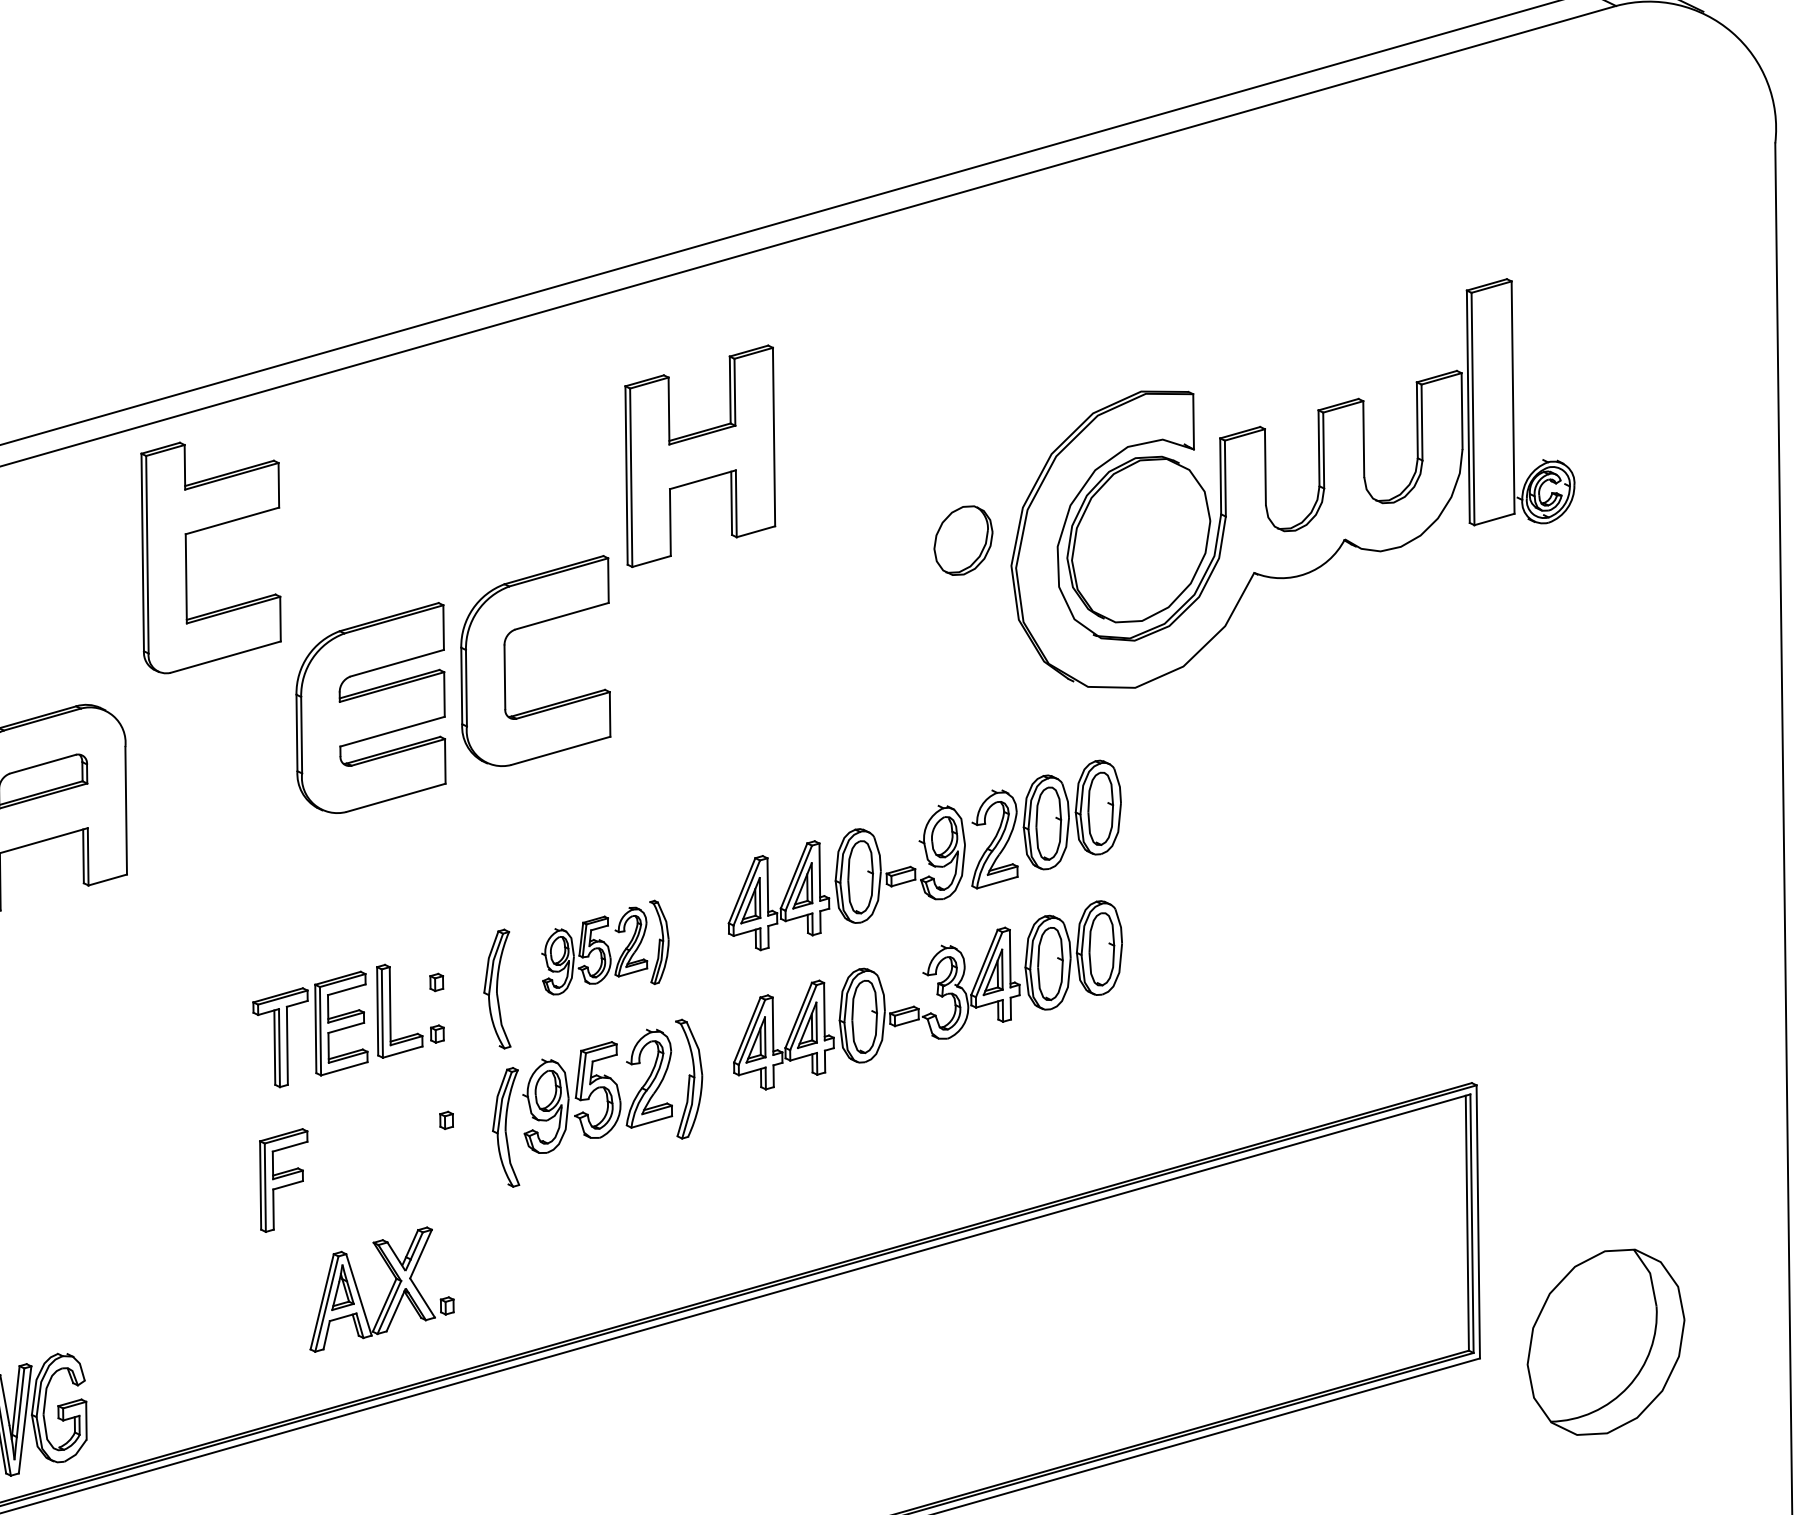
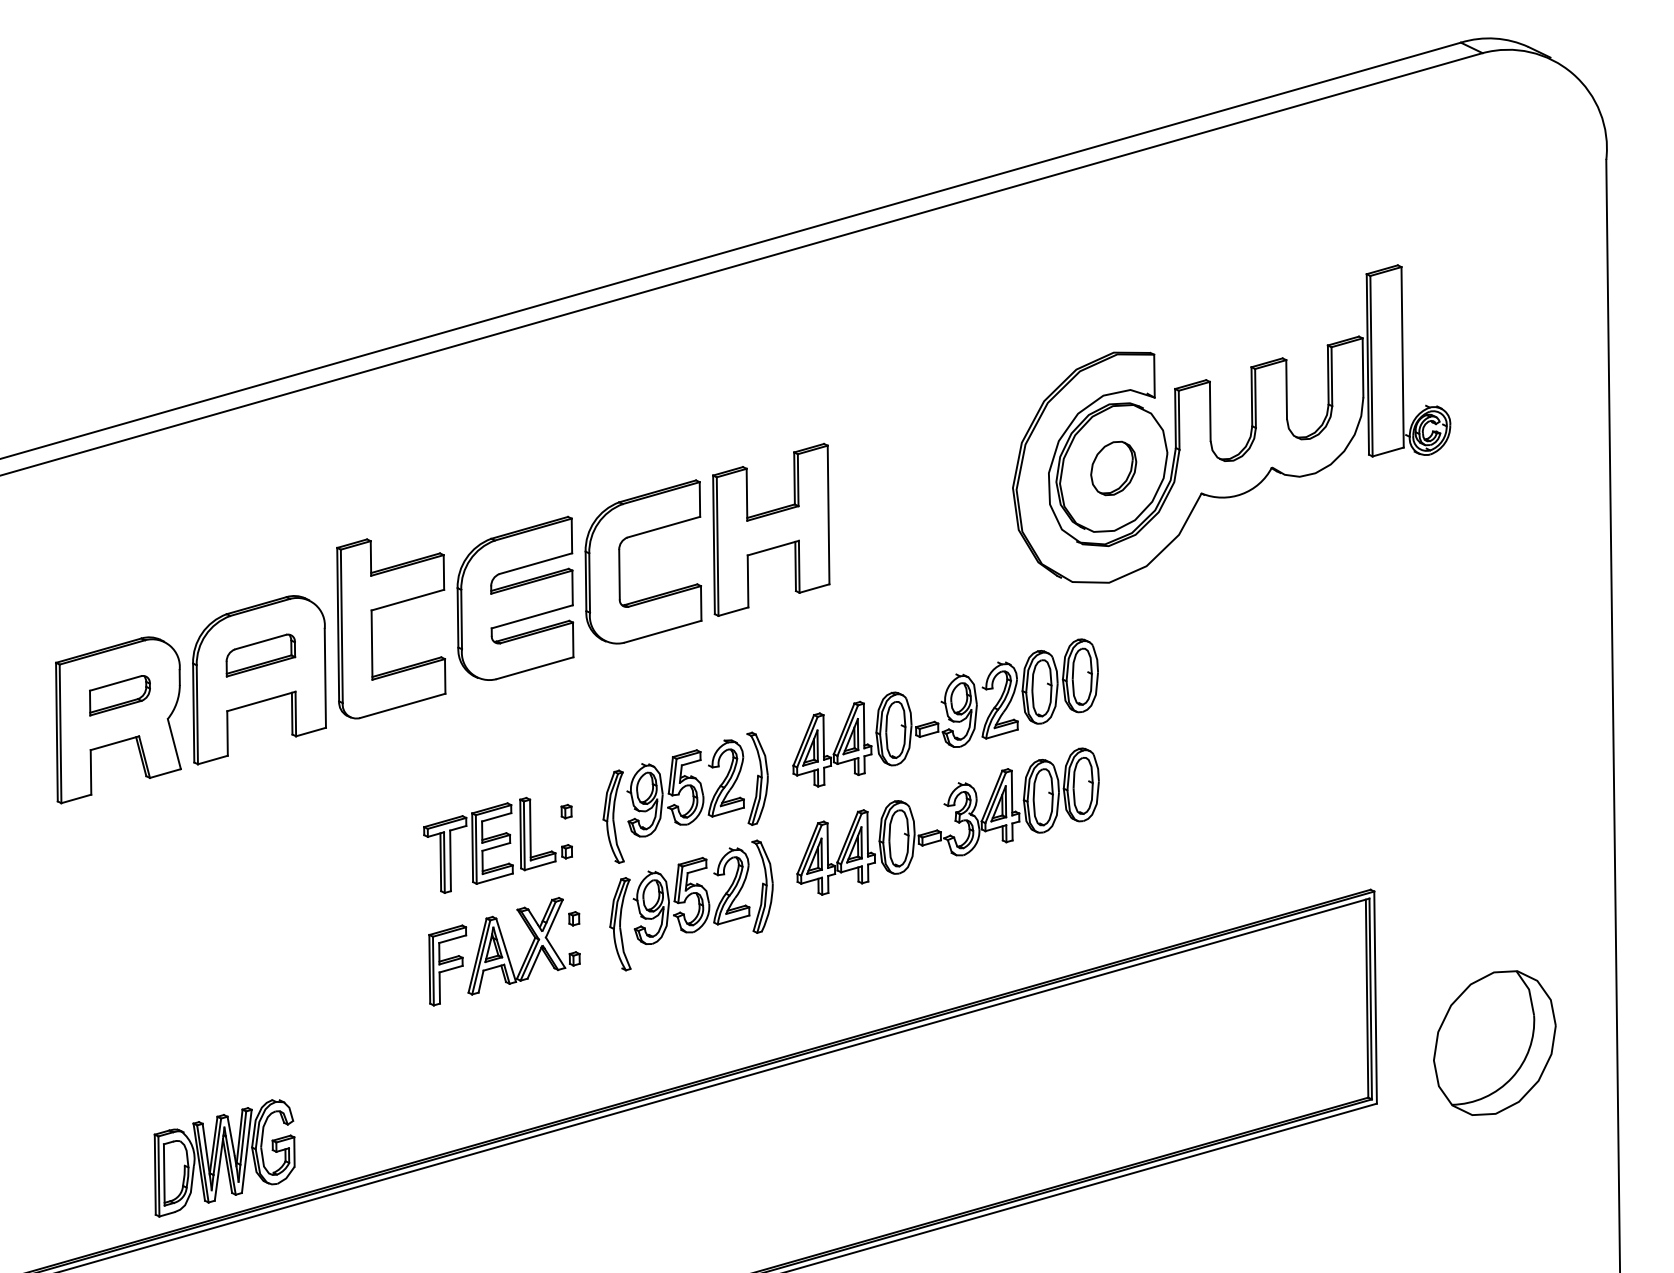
part: (700, 455) -> (771, 529), moved
part: (963, 540) -> (1113, 468), moved
part: (186, 557) -> (372, 628), moved
part: (605, 947) -> (697, 784), size x1.43
part: (389, 1292) -> (529, 948), moved
part: (1605, 1341) -> (1494, 1042), moved

